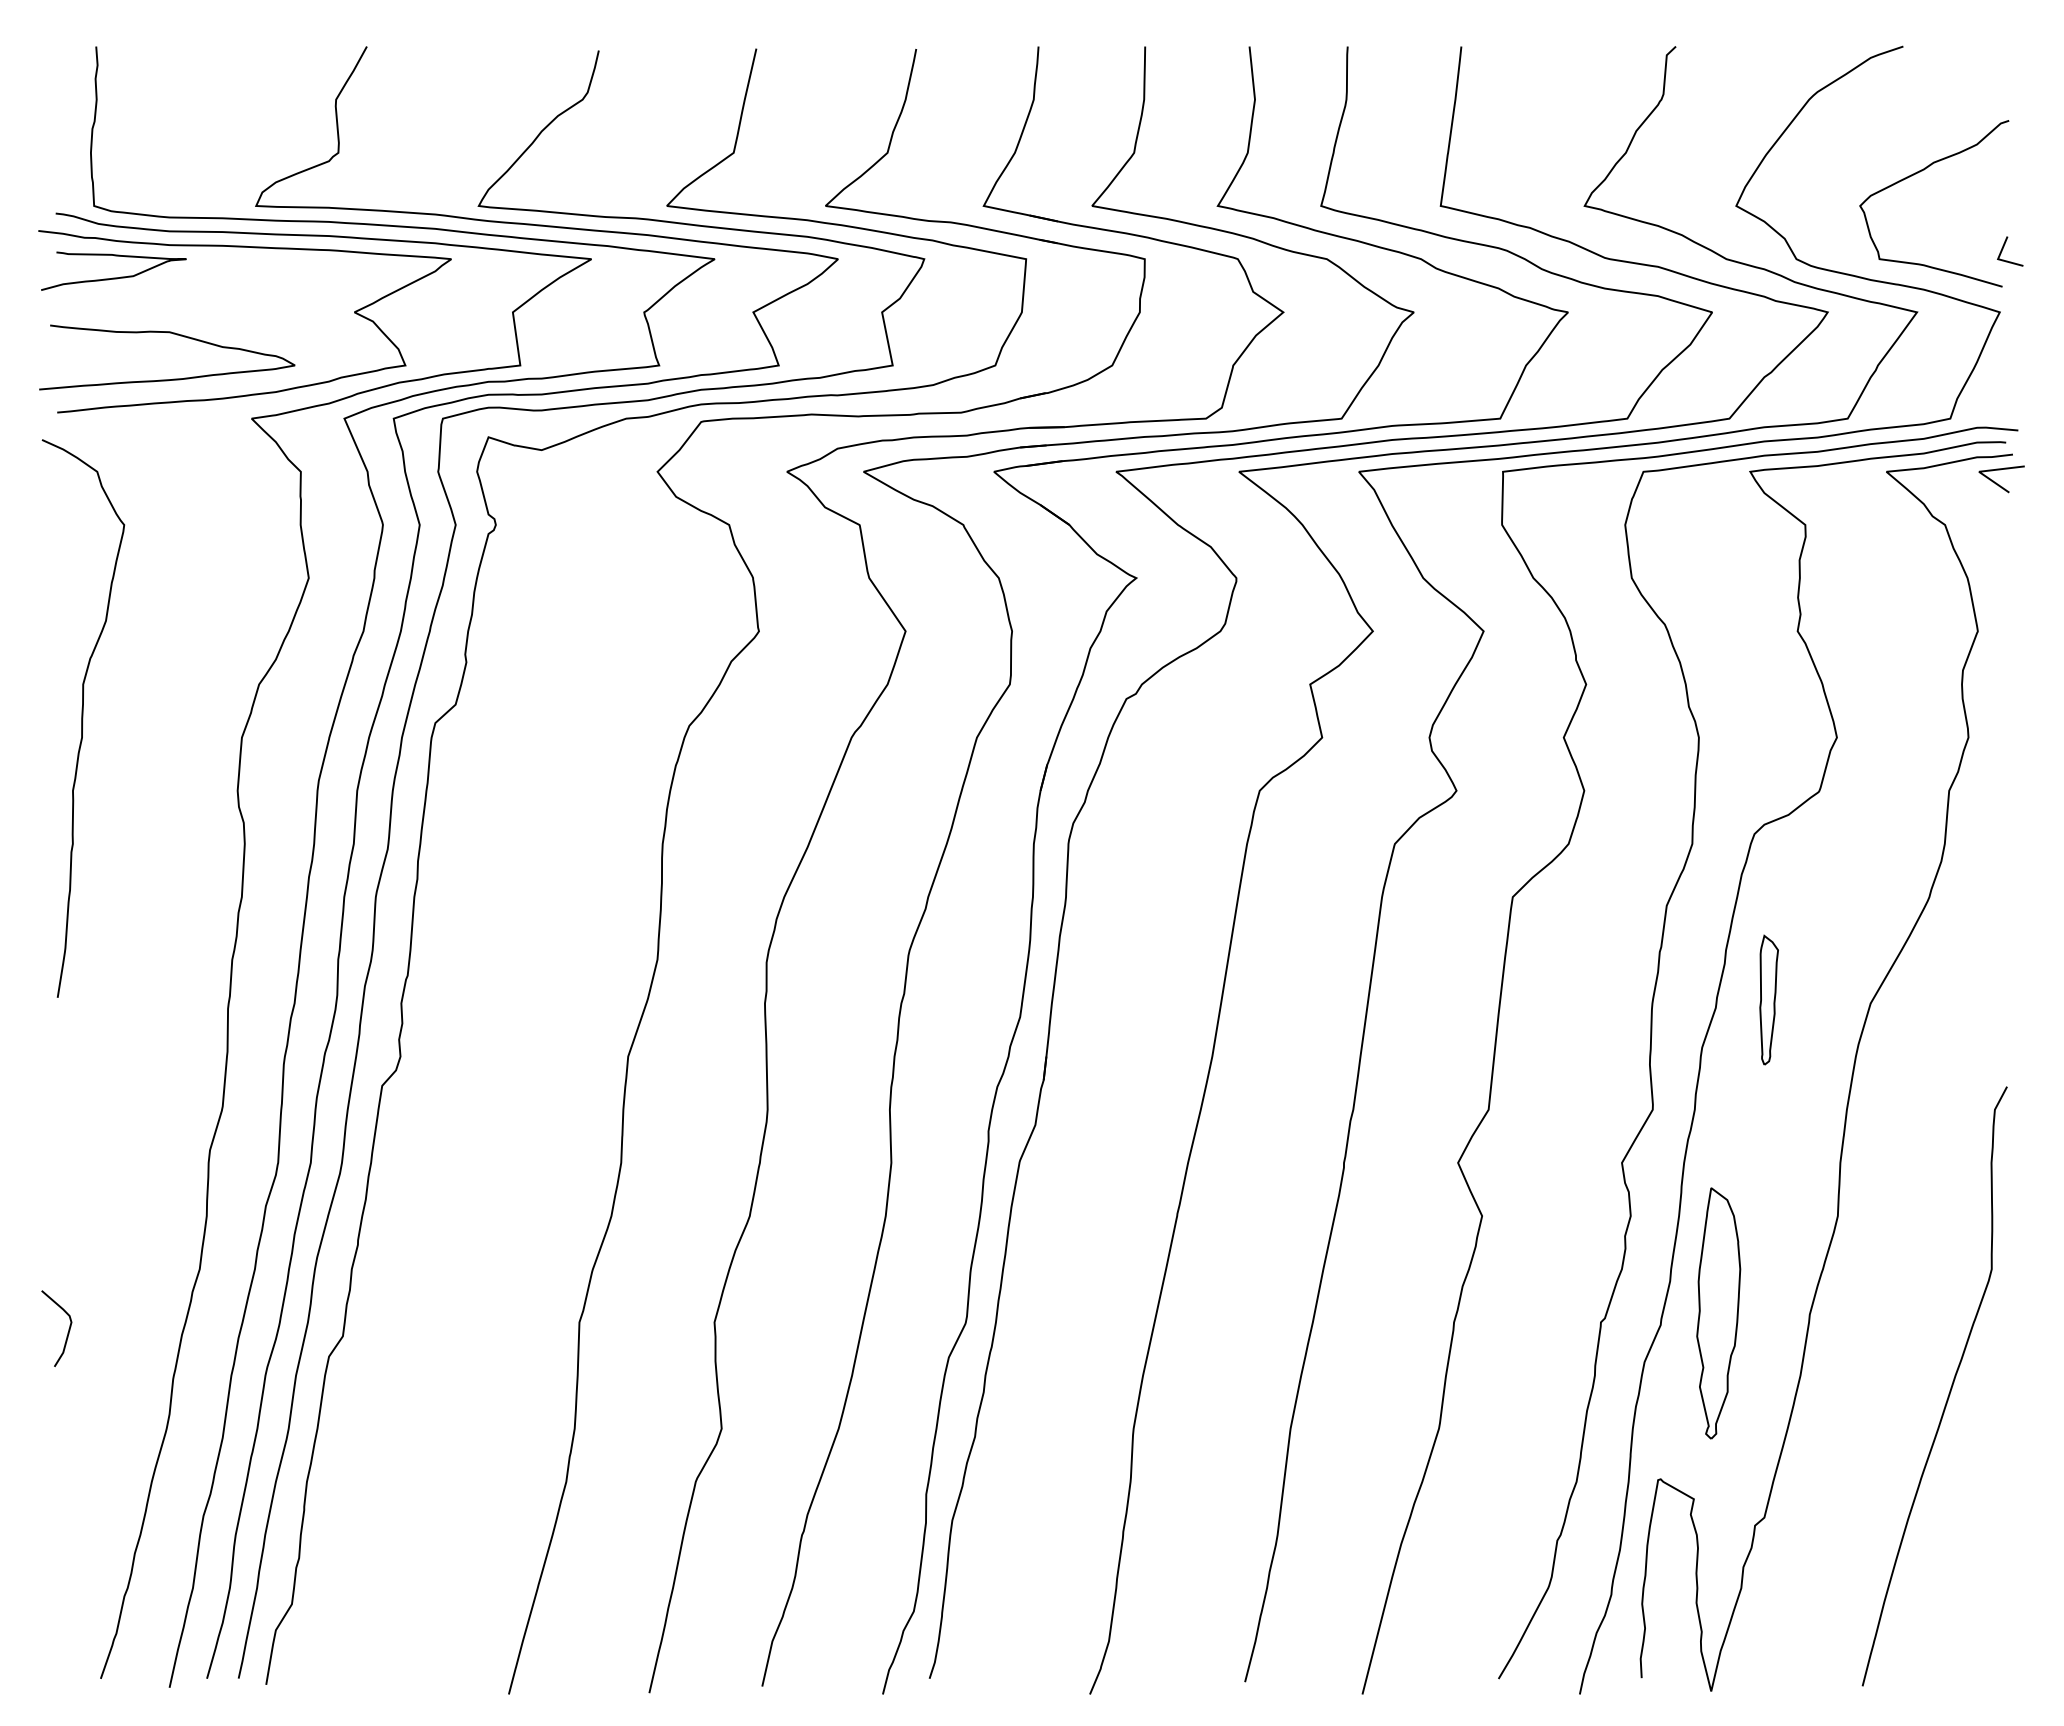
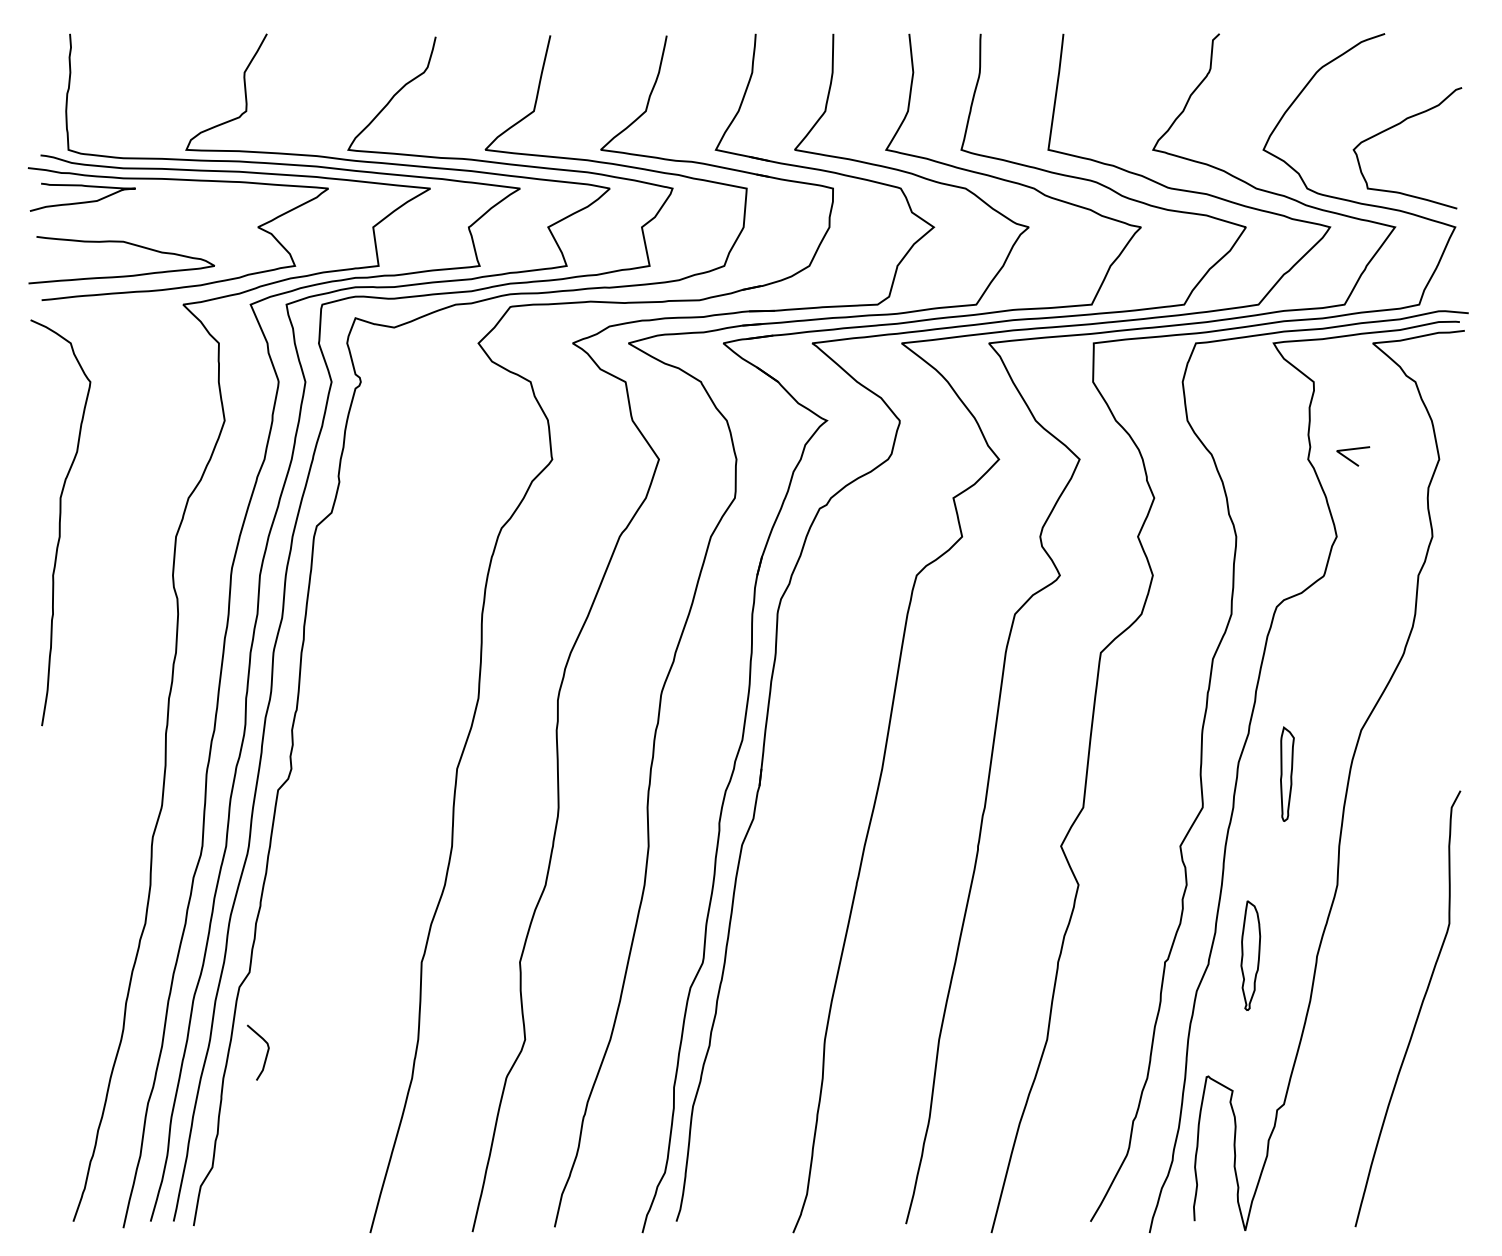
line: (2003, 249) -> (1457, 181), removed
line: (1999, 484) -> (1351, 460), moved
part: (1768, 999) -> (1286, 773), moved
part: (1718, 1313) -> (1250, 955), size x0.6
curve: (67, 1332) -> (265, 1055), moved

